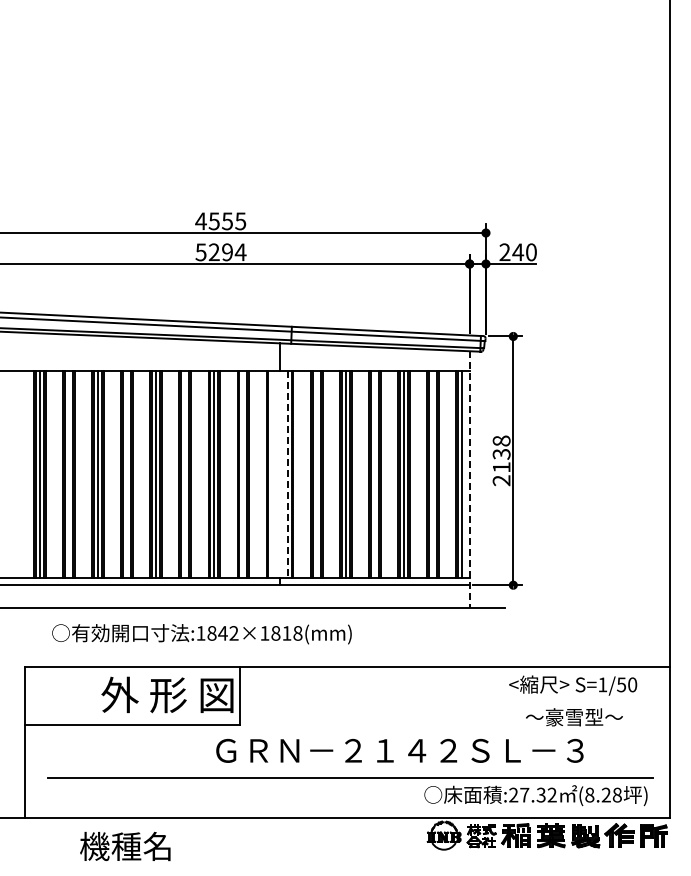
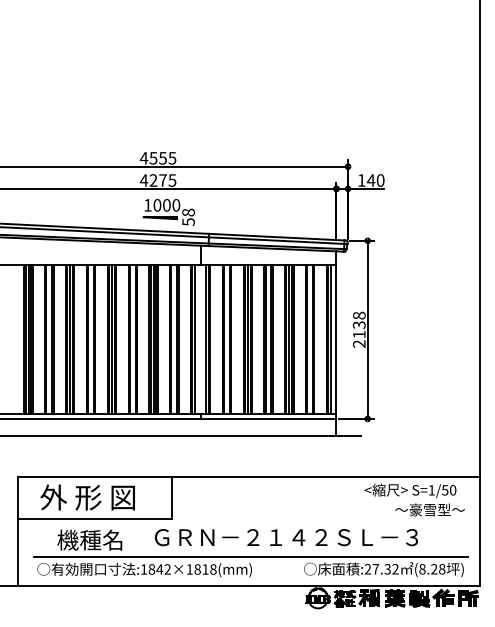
text: (504, 251) -> (361, 179), 240 -> 140
text: (220, 252) -> (157, 180), 5294 -> 4275
part: (235, 296) -> (168, 212), added
line: (272, 474) -> (195, 339), added
line: (287, 474) -> (205, 339), dashed -> solid
line: (469, 479) -> (336, 343), dashed -> solid
text: (201, 634) -> (144, 570), moved
text: (167, 694) -> (87, 497), moved
text: (574, 717) -> (430, 510), moved
text: (125, 846) -> (89, 540), moved

